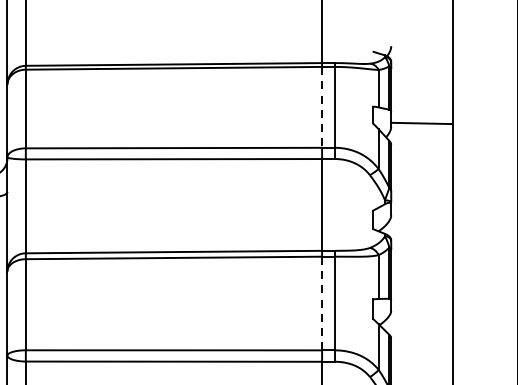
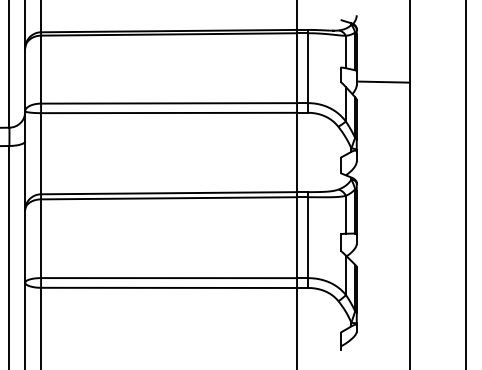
line: (322, 107) -> (297, 68), dashed -> solid
line: (322, 304) -> (297, 238), dashed -> solid

